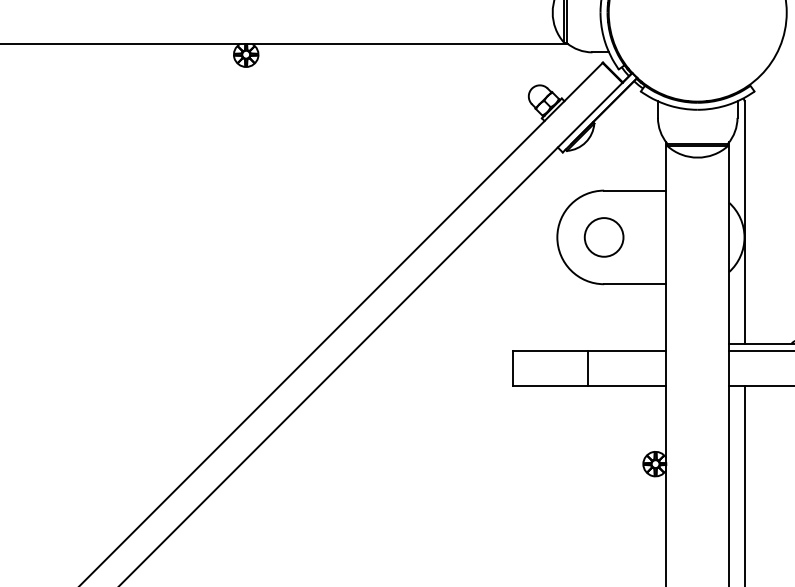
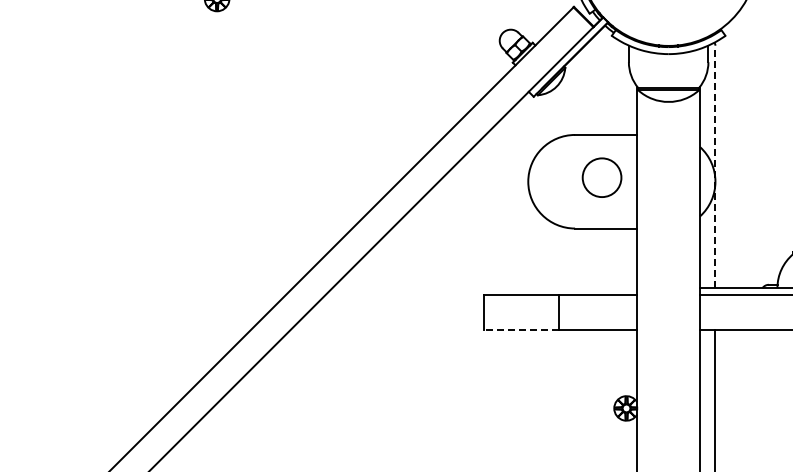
line: (744, 222) -> (715, 166), solid -> dashed
circle: (603, 237) -> (601, 177), moved
line: (550, 385) -> (521, 329), solid -> dashed

